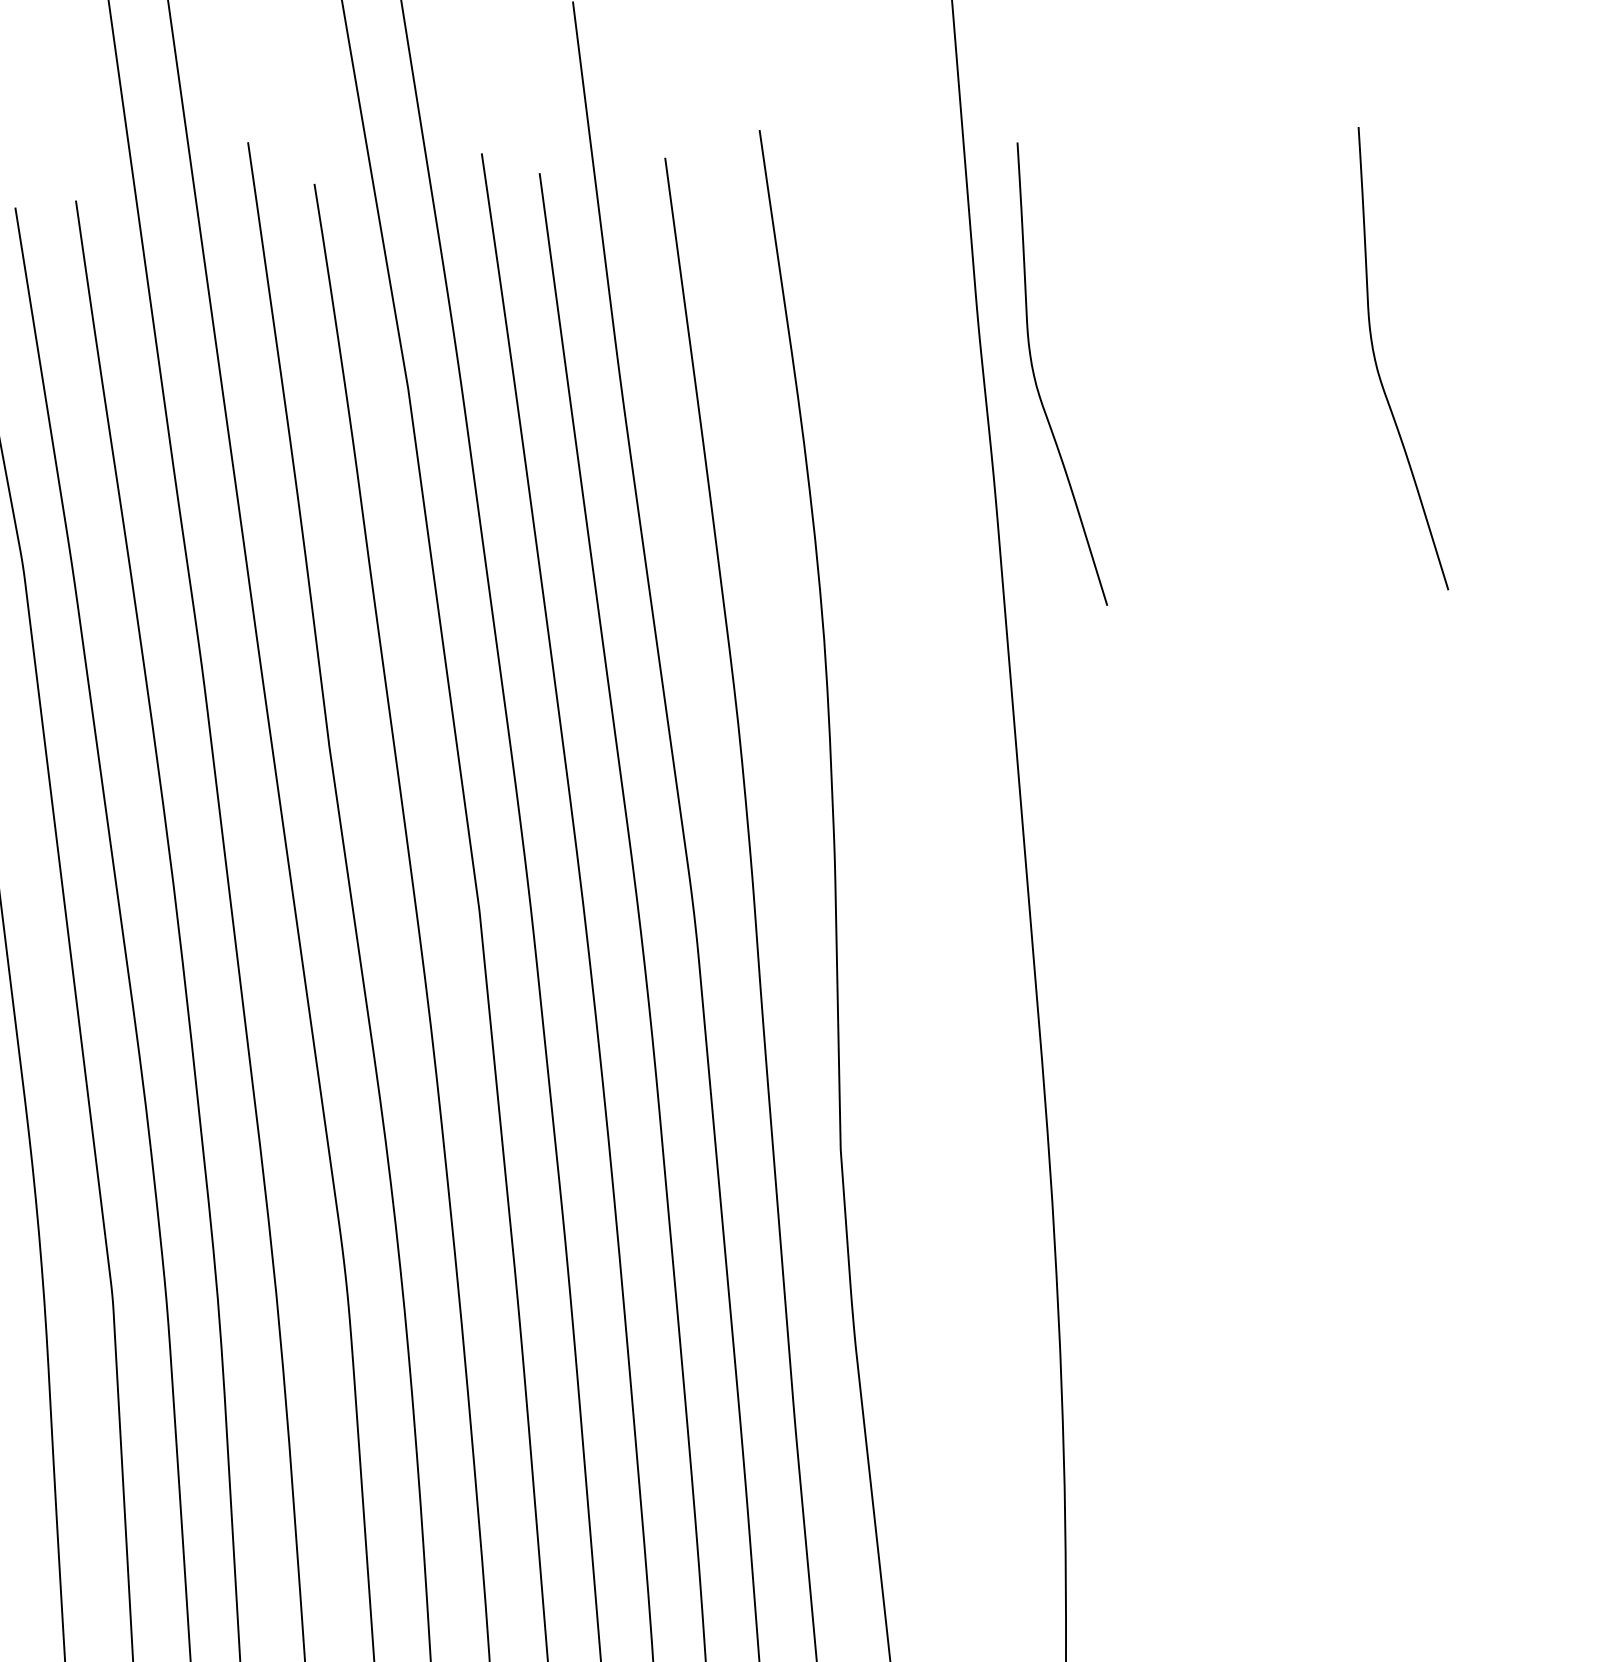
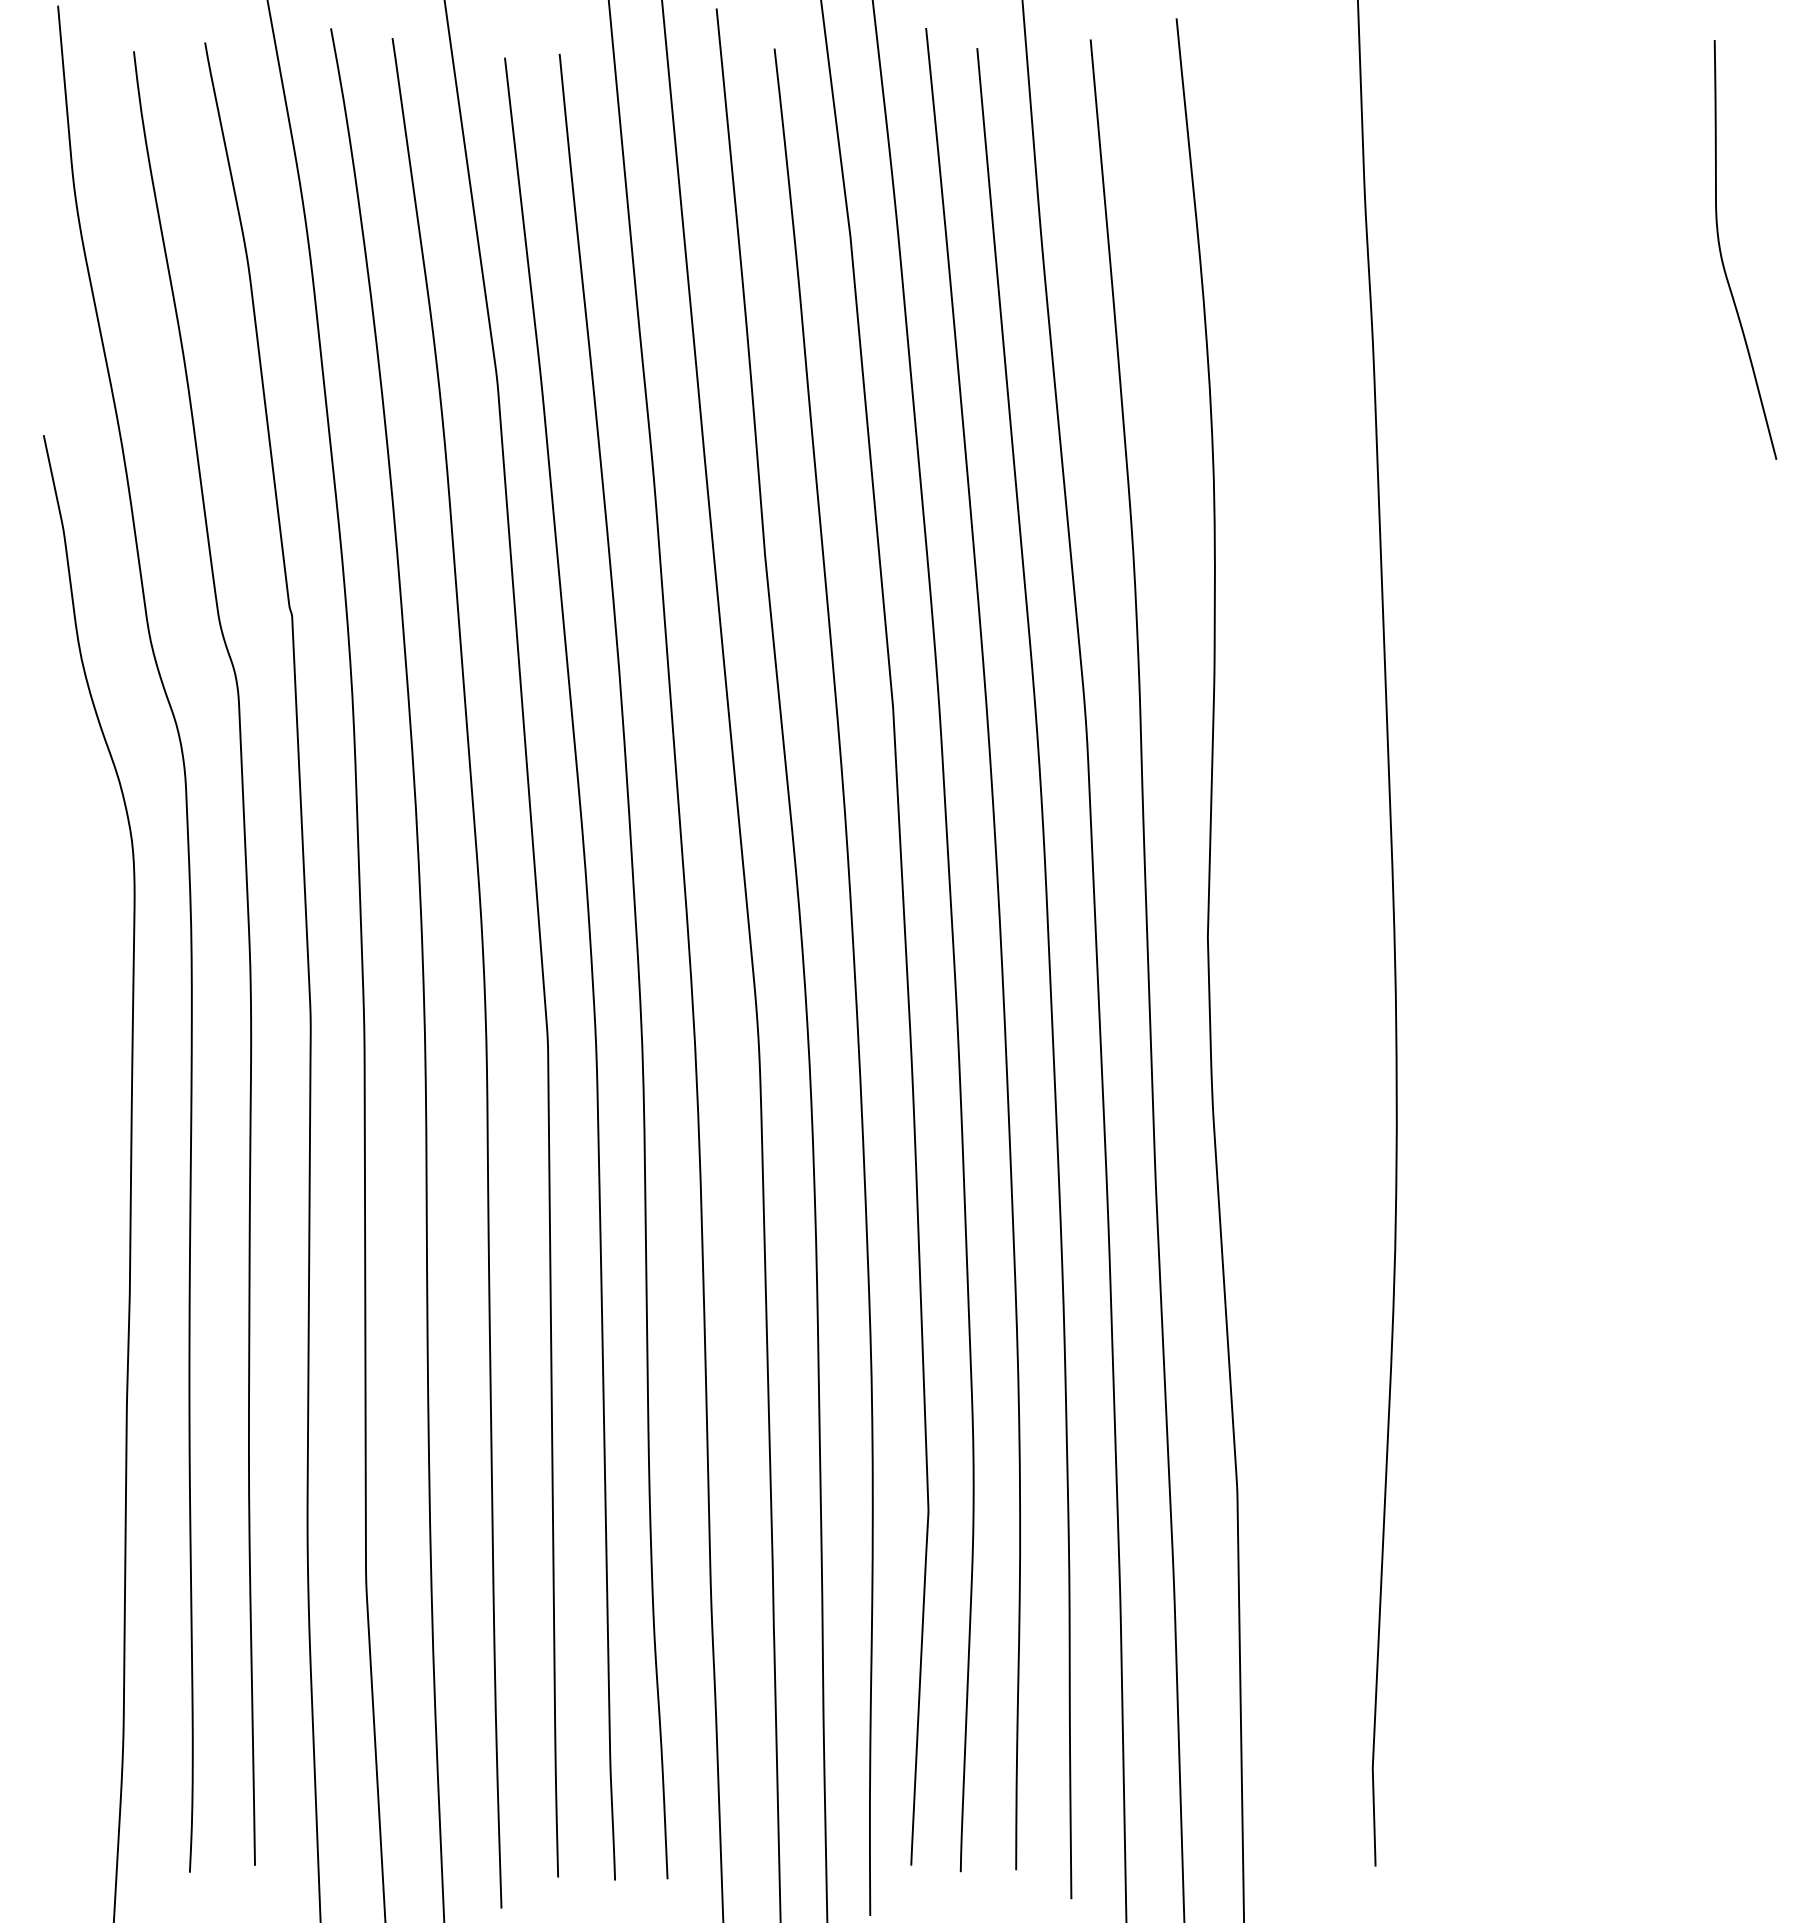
curve: (1037, 382) -> (1415, 256), removed

